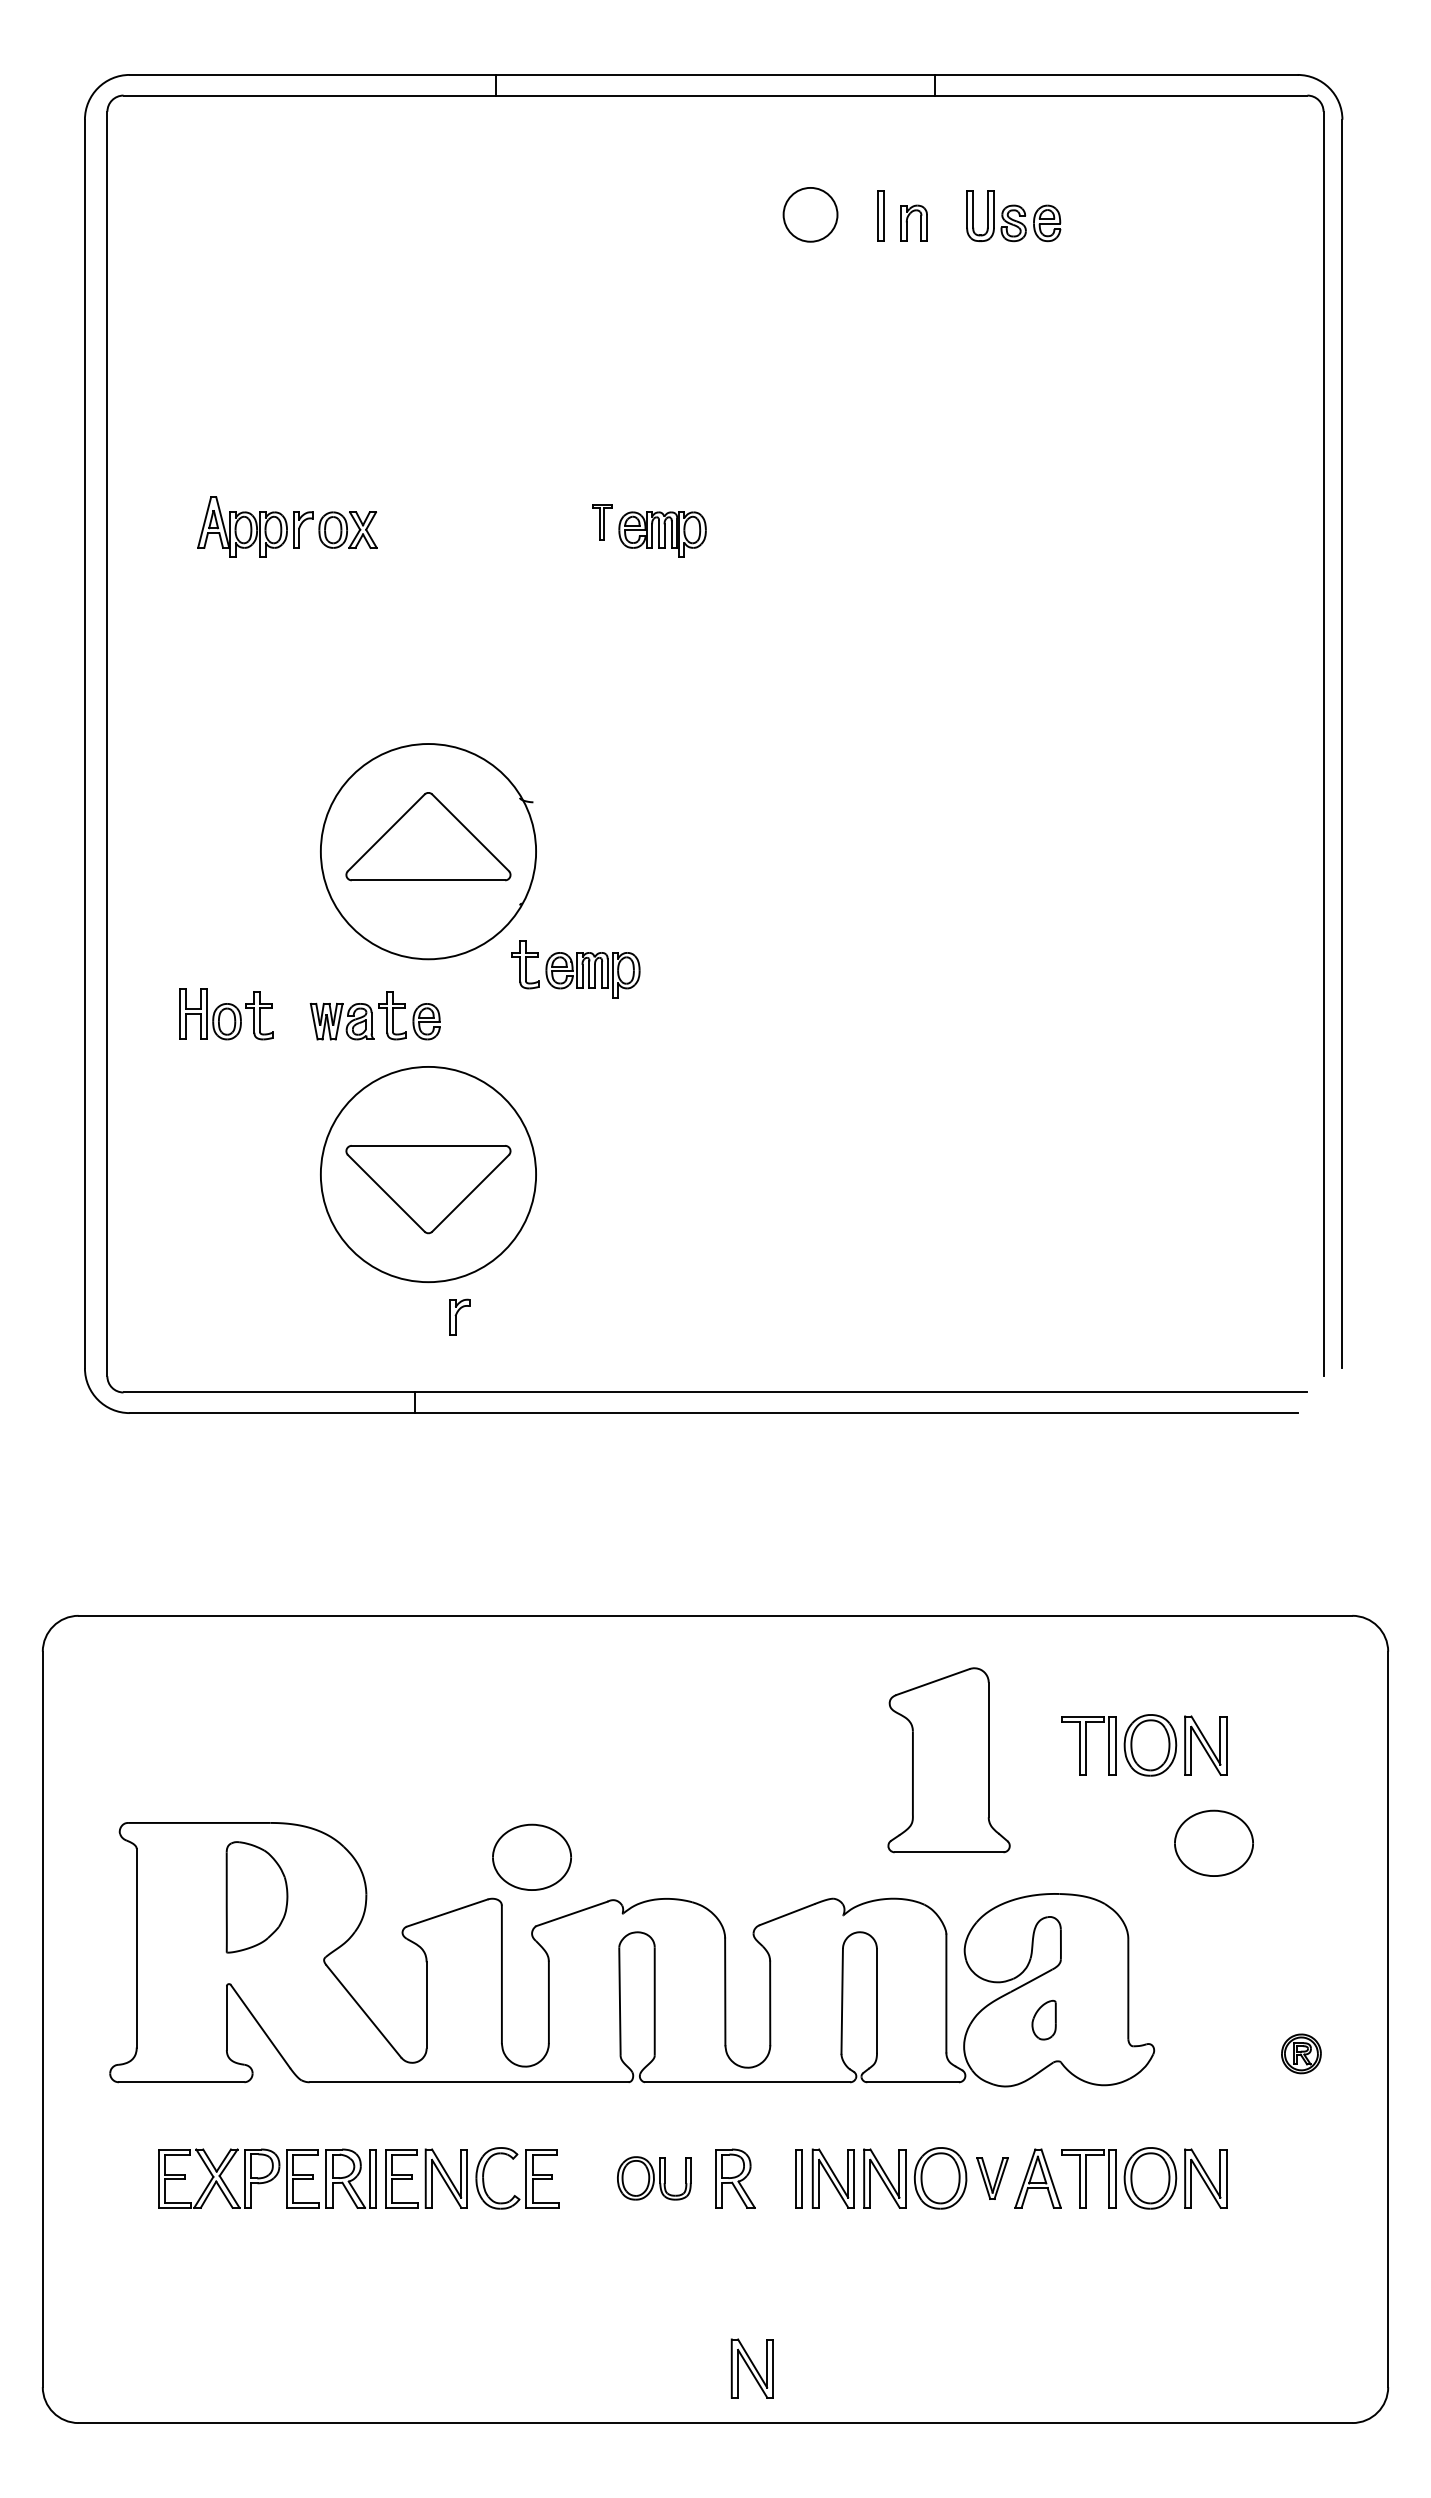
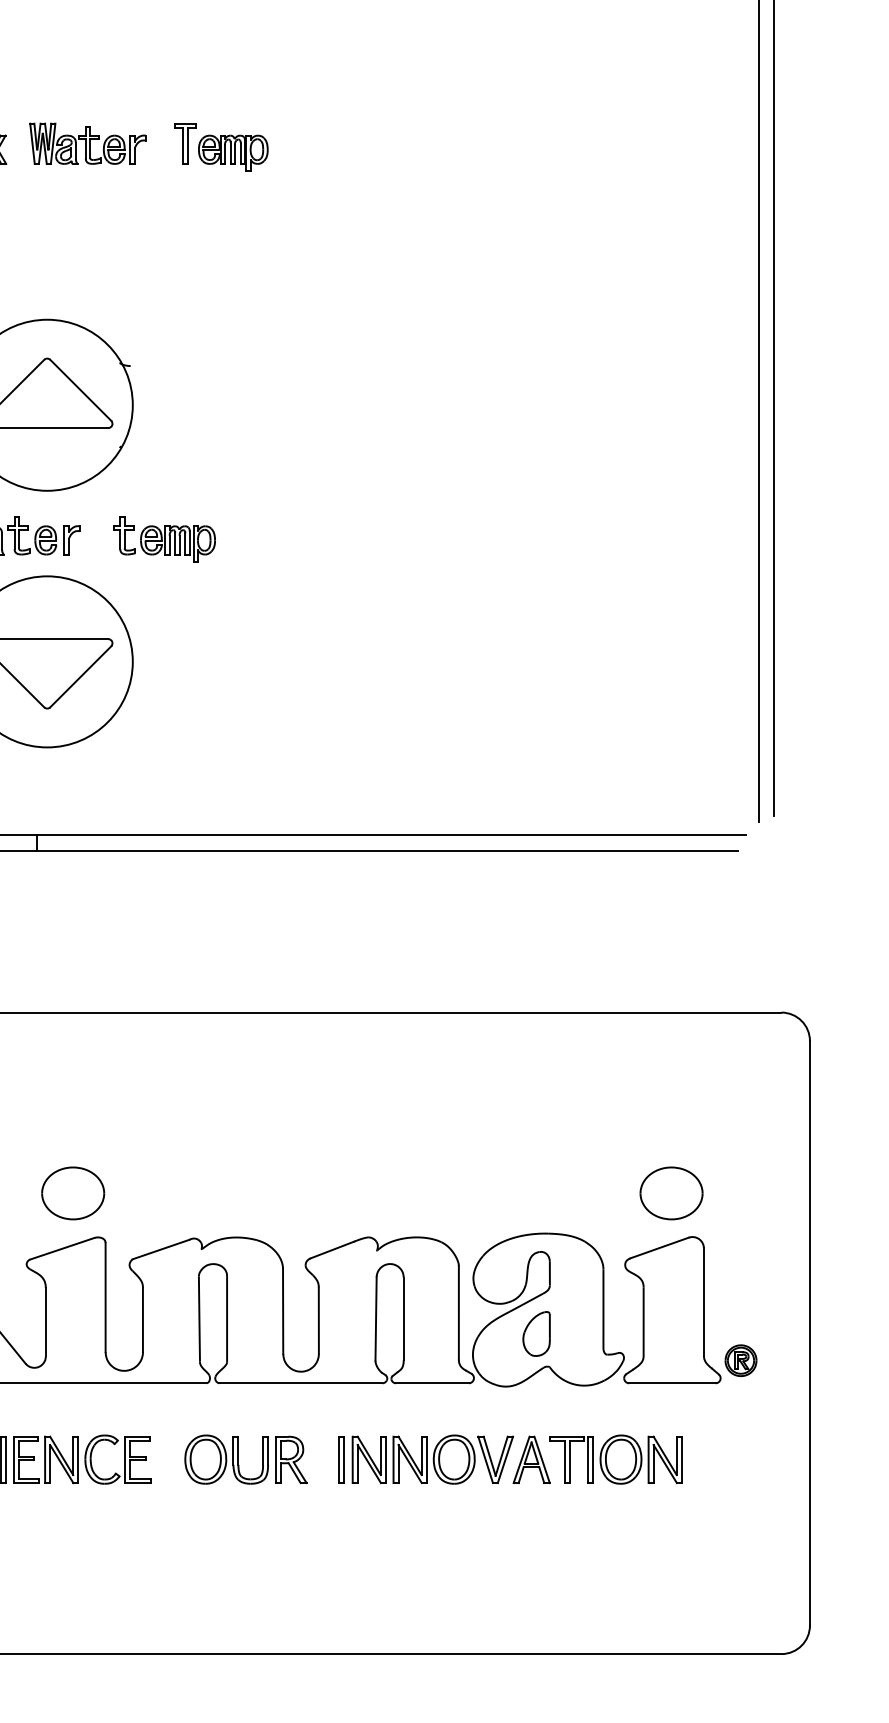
part: (479, 522) -> (87, 143), added
part: (602, 522) -> (185, 143), size x1.43
part: (575, 969) -> (164, 539), moved
part: (459, 1316) -> (71, 539), moved
part: (1144, 1745) -> (616, 1115), removed
part: (948, 1760) -> (671, 1310), moved
part: (531, 1856) -> (72, 1192), moved
part: (1043, 2019) -> (536, 1333), size x1.43
part: (654, 2178) -> (226, 1459), size x1.43
part: (992, 2178) -> (495, 1459), size x1.43
part: (751, 2368) -> (303, 1610), removed

